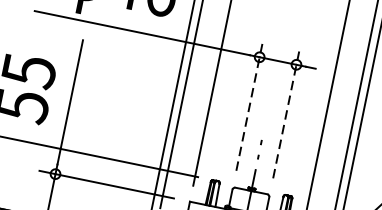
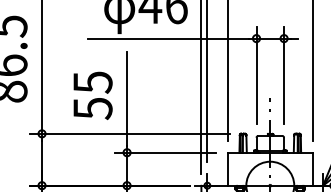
line: (249, 106) -> (256, 75), dashed -> solid
line: (286, 114) -> (284, 75), dashed -> solid

